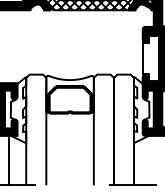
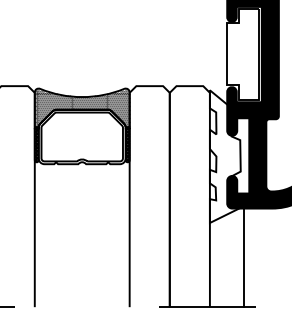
hatch: (69, 85) -> (81, 107), added
line: (151, 160) -> (244, 257), added

